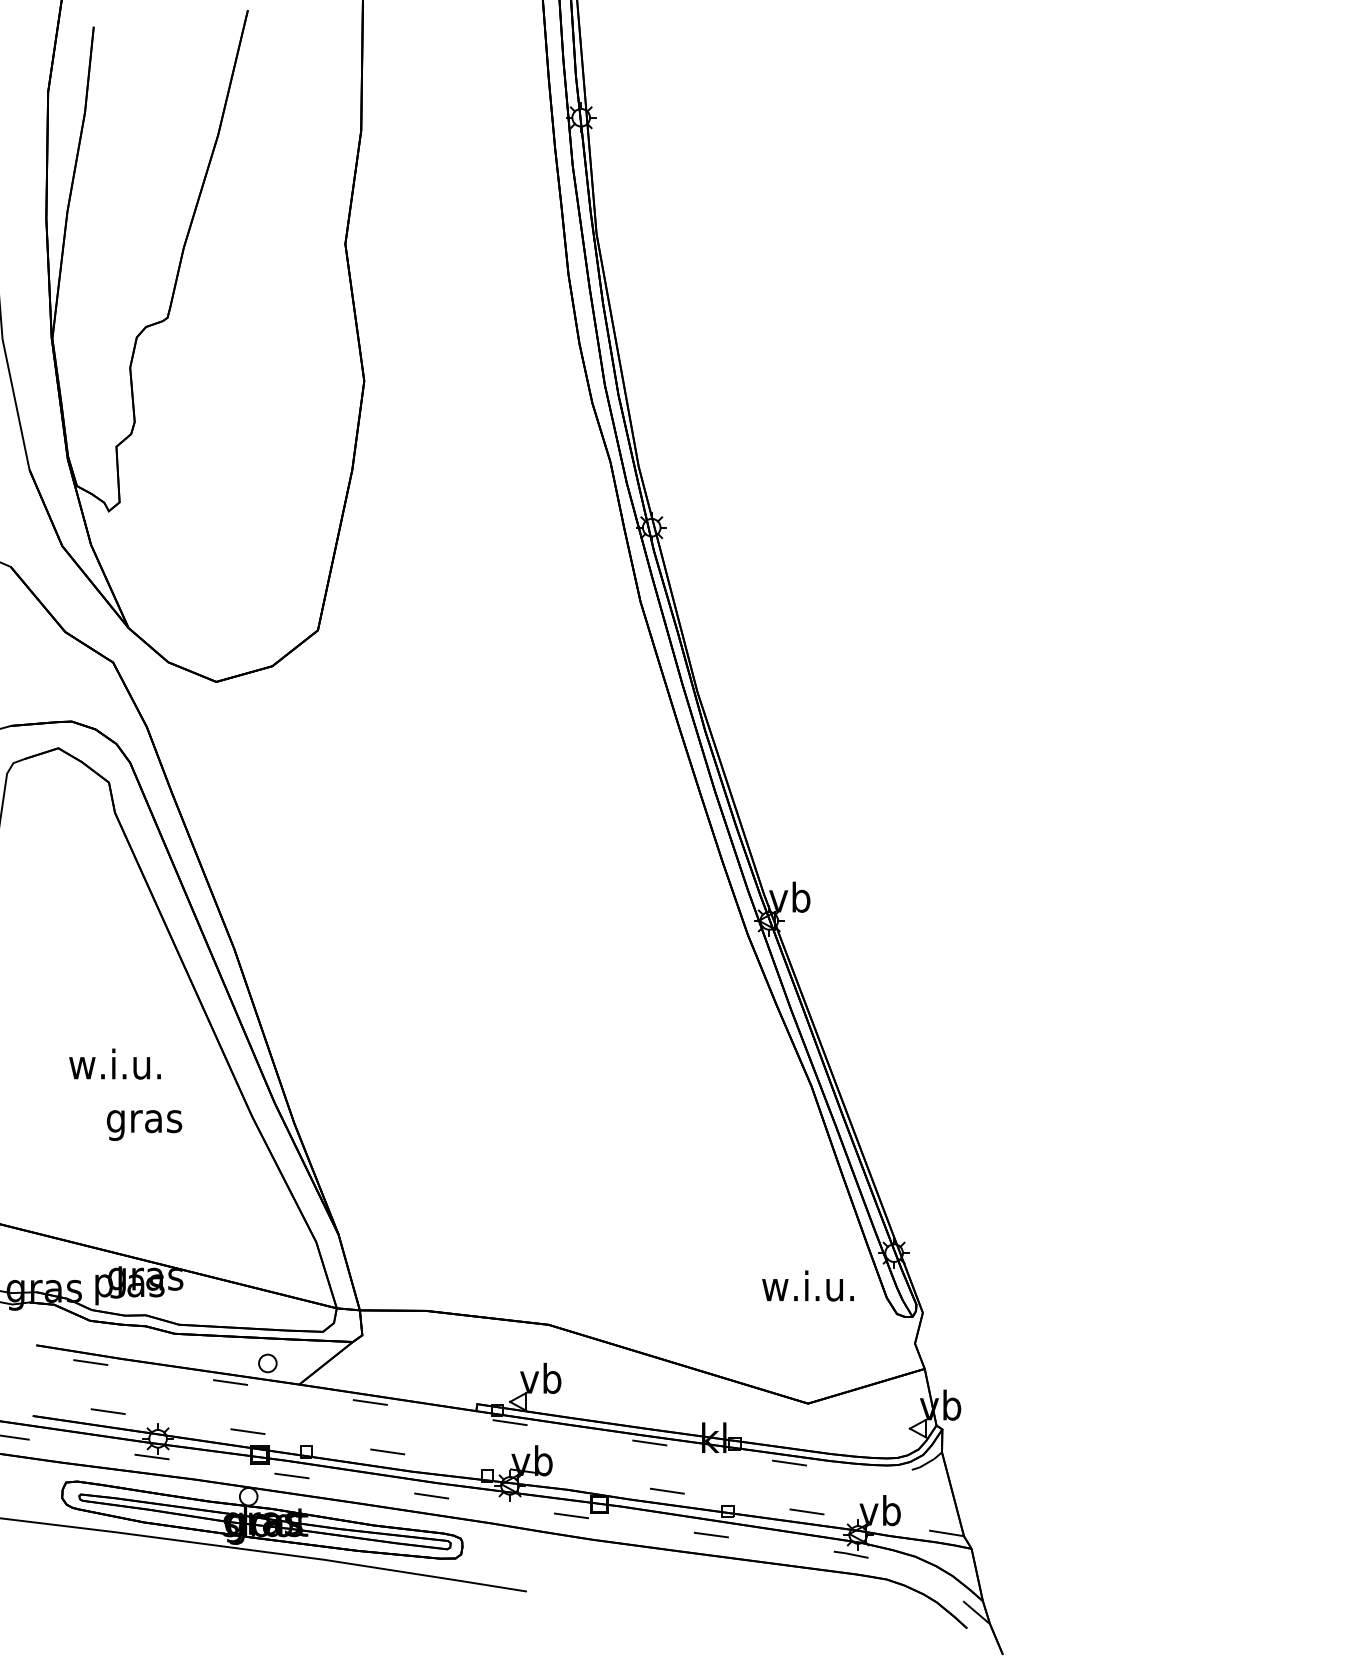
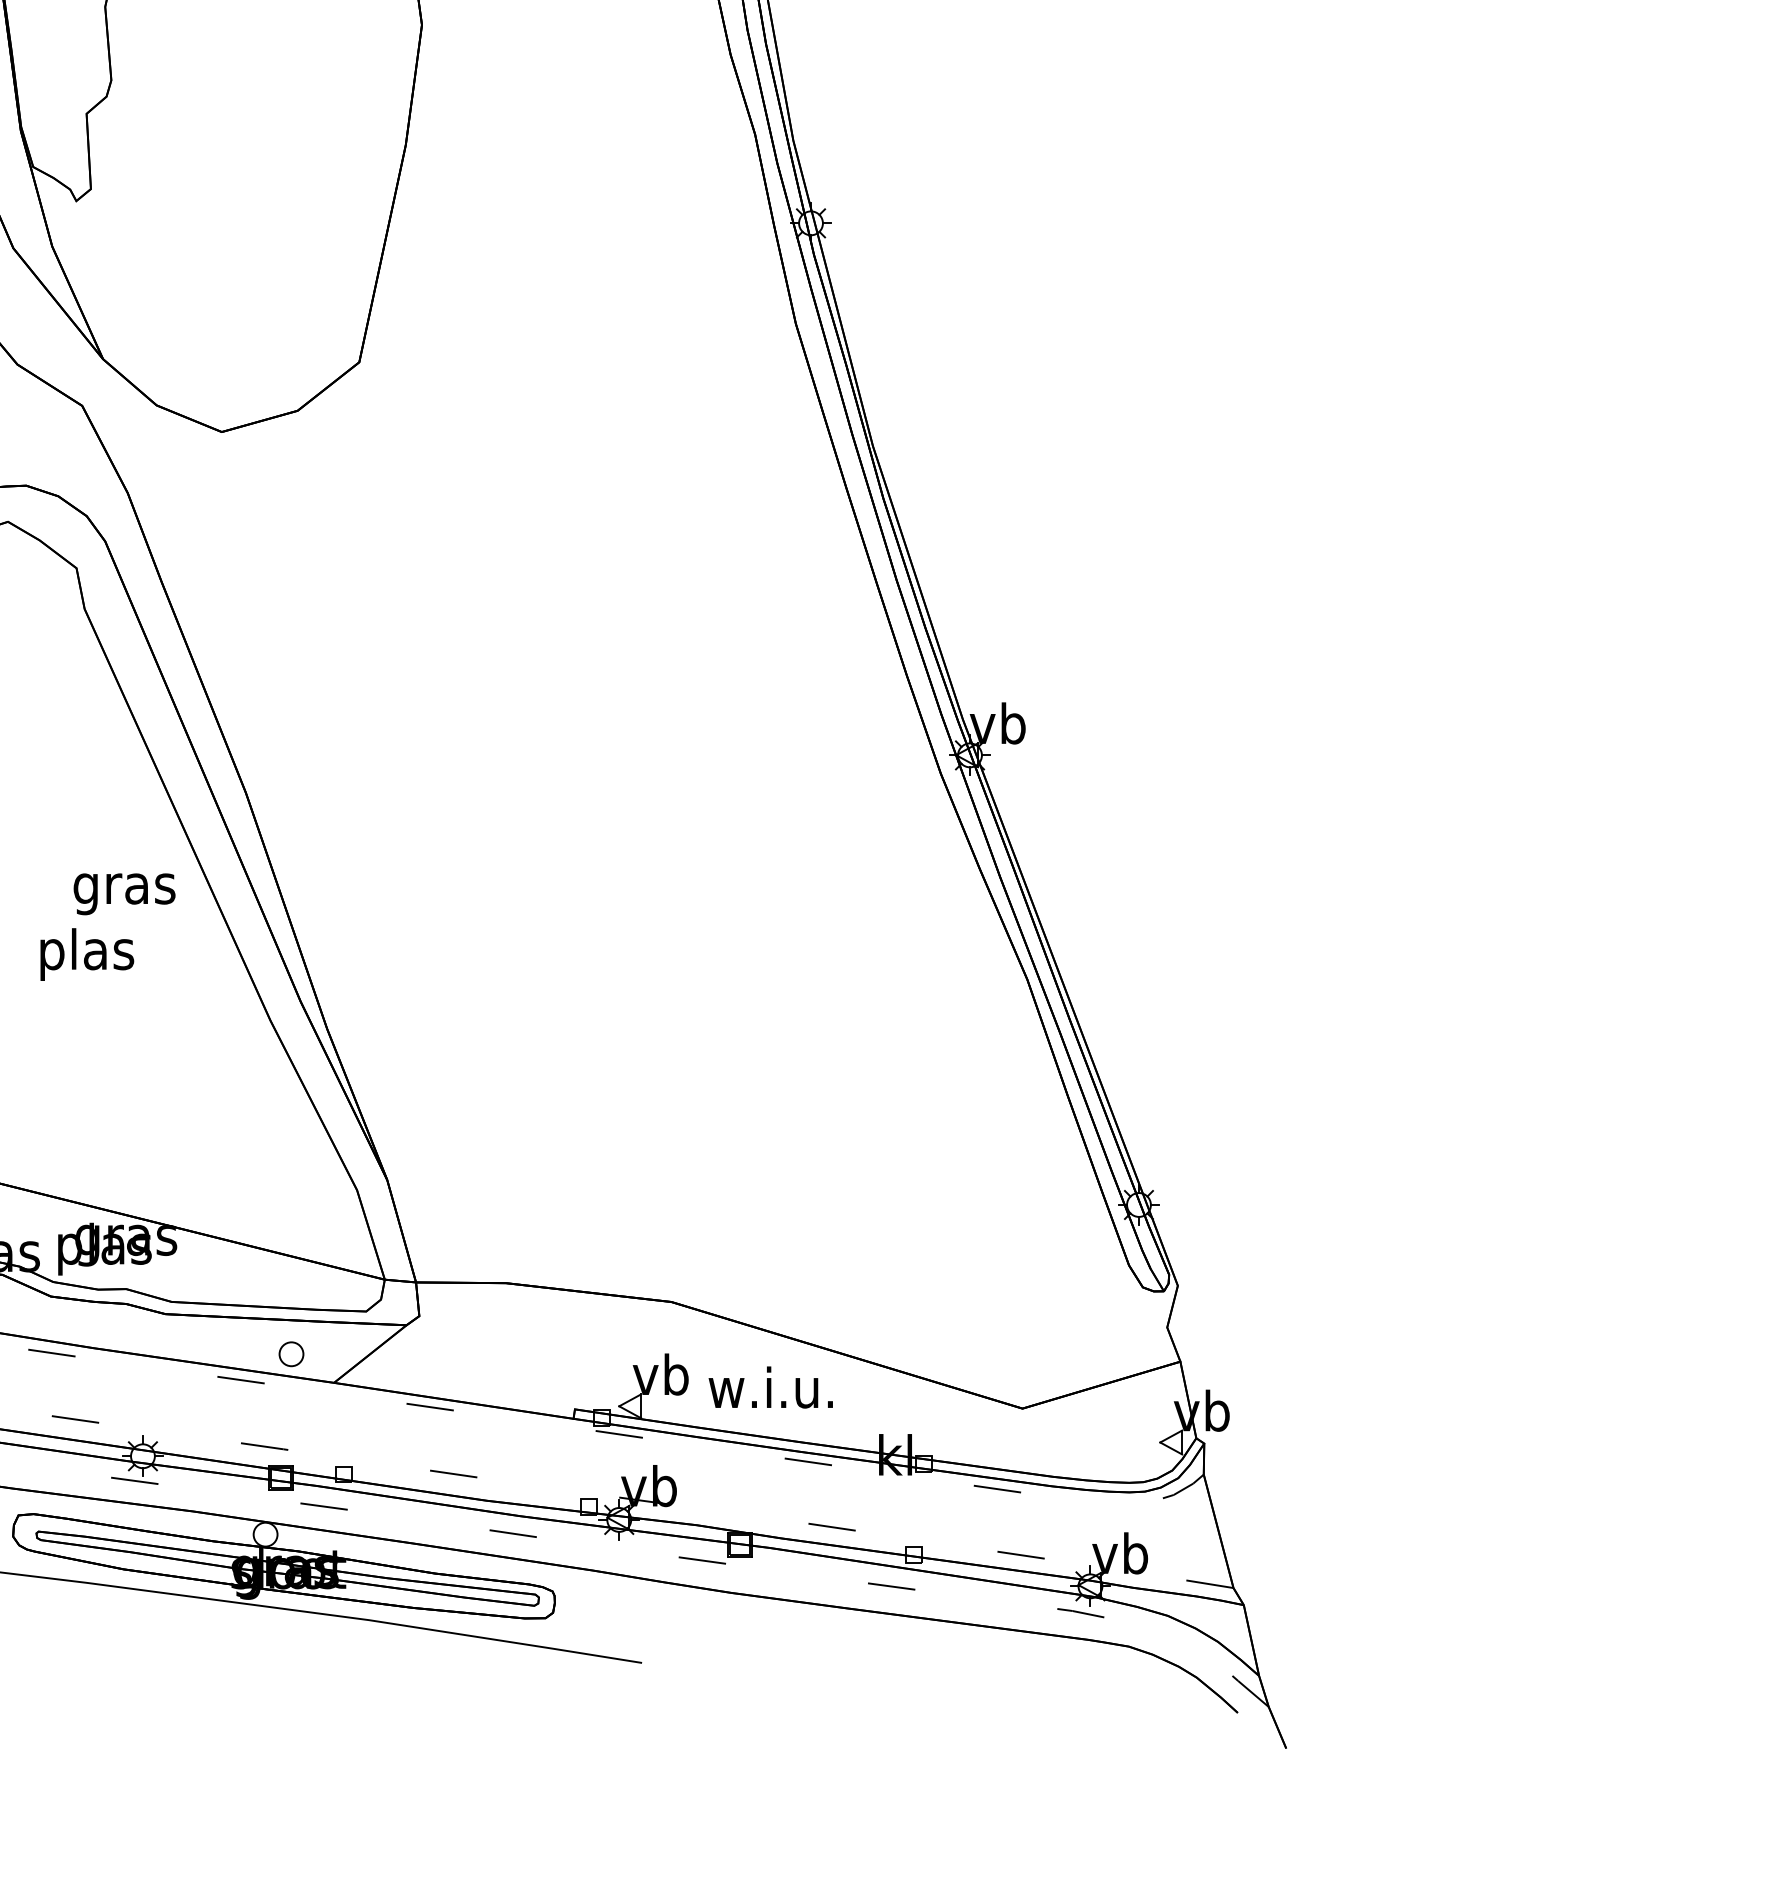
text: (114, 1067) -> (83, 953), w.i.u. -> plas
text: (144, 1125) -> (124, 894), moved
text: (807, 1285) -> (770, 1386), moved

